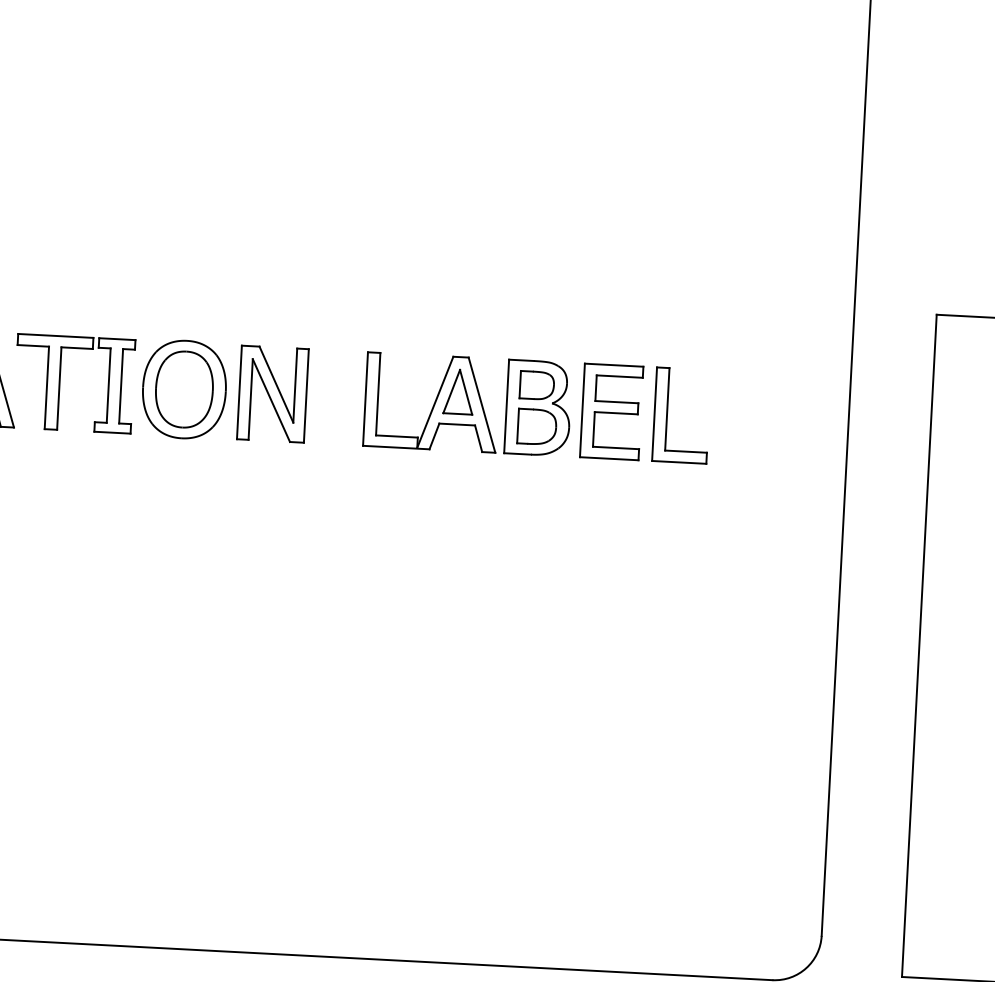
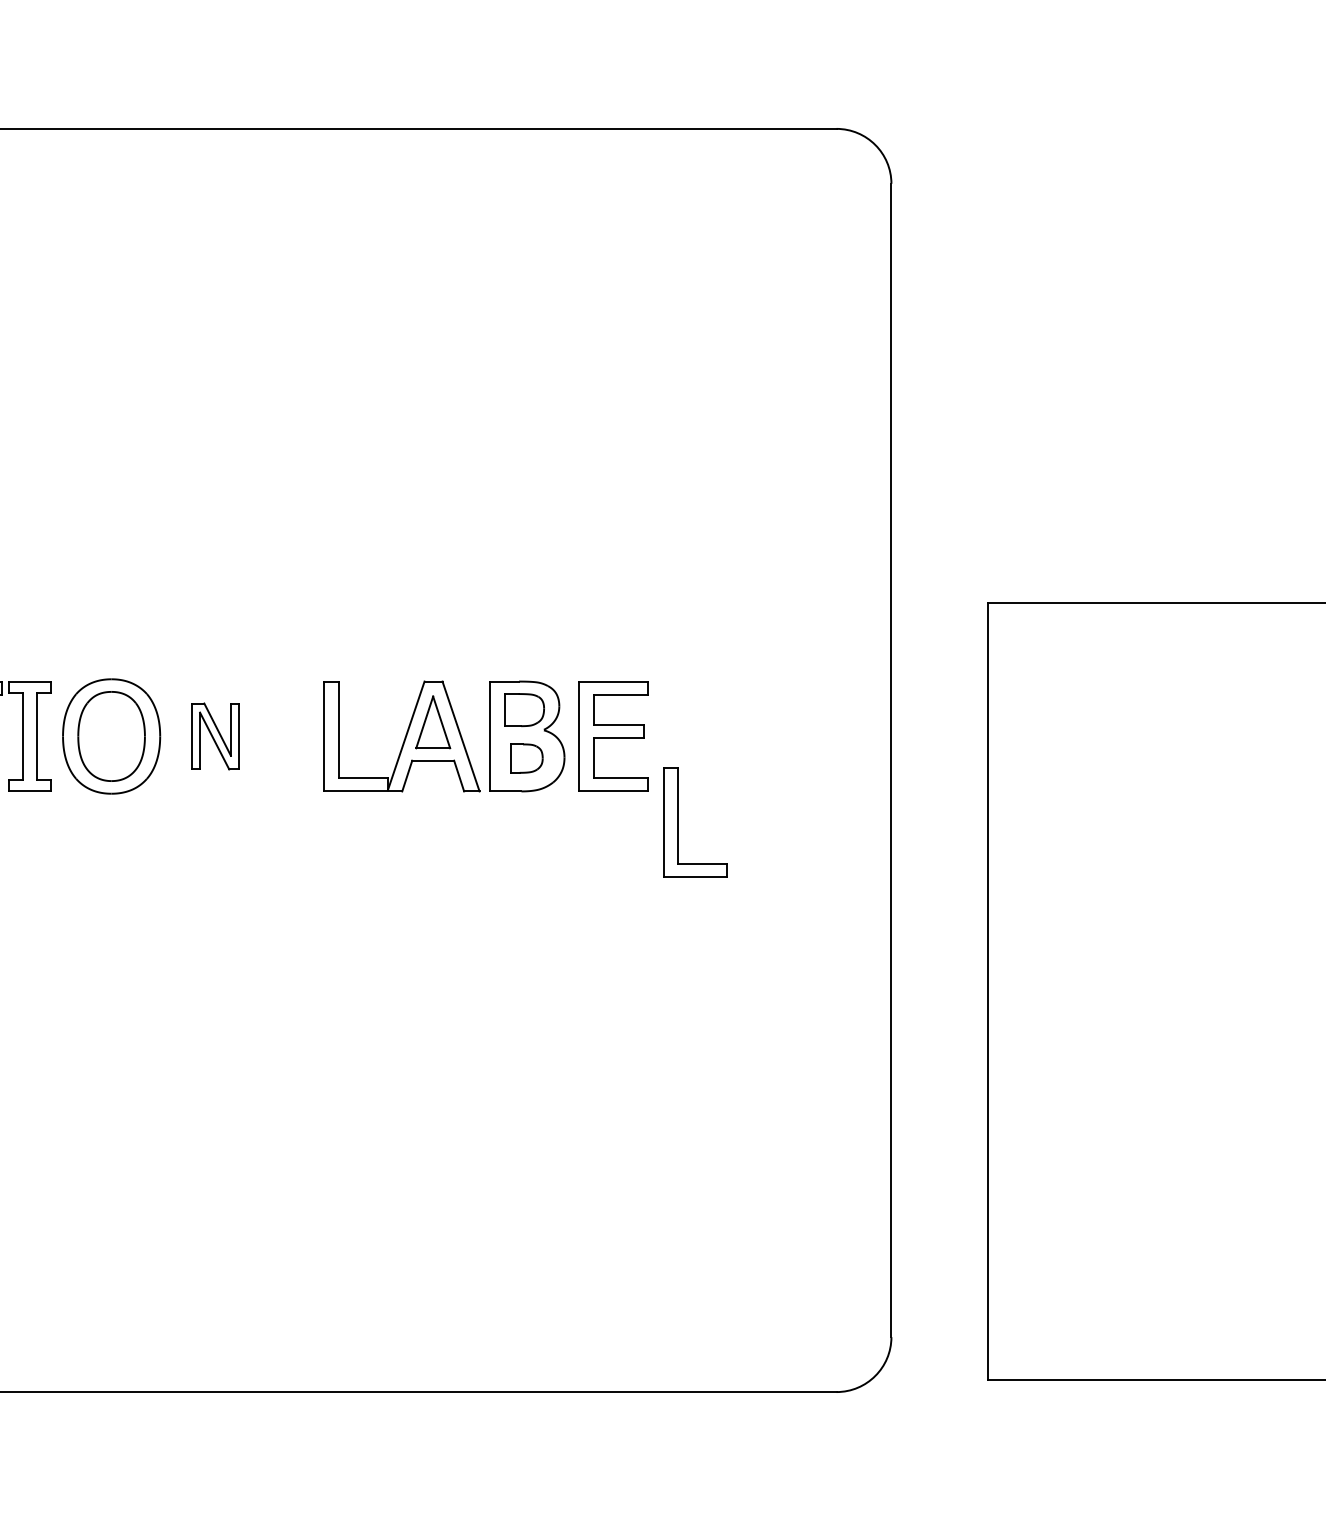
part: (272, 394) -> (215, 736), size x0.6
part: (667, 414) -> (678, 822), moved
part: (537, 426) -> (527, 758), size x0.7

